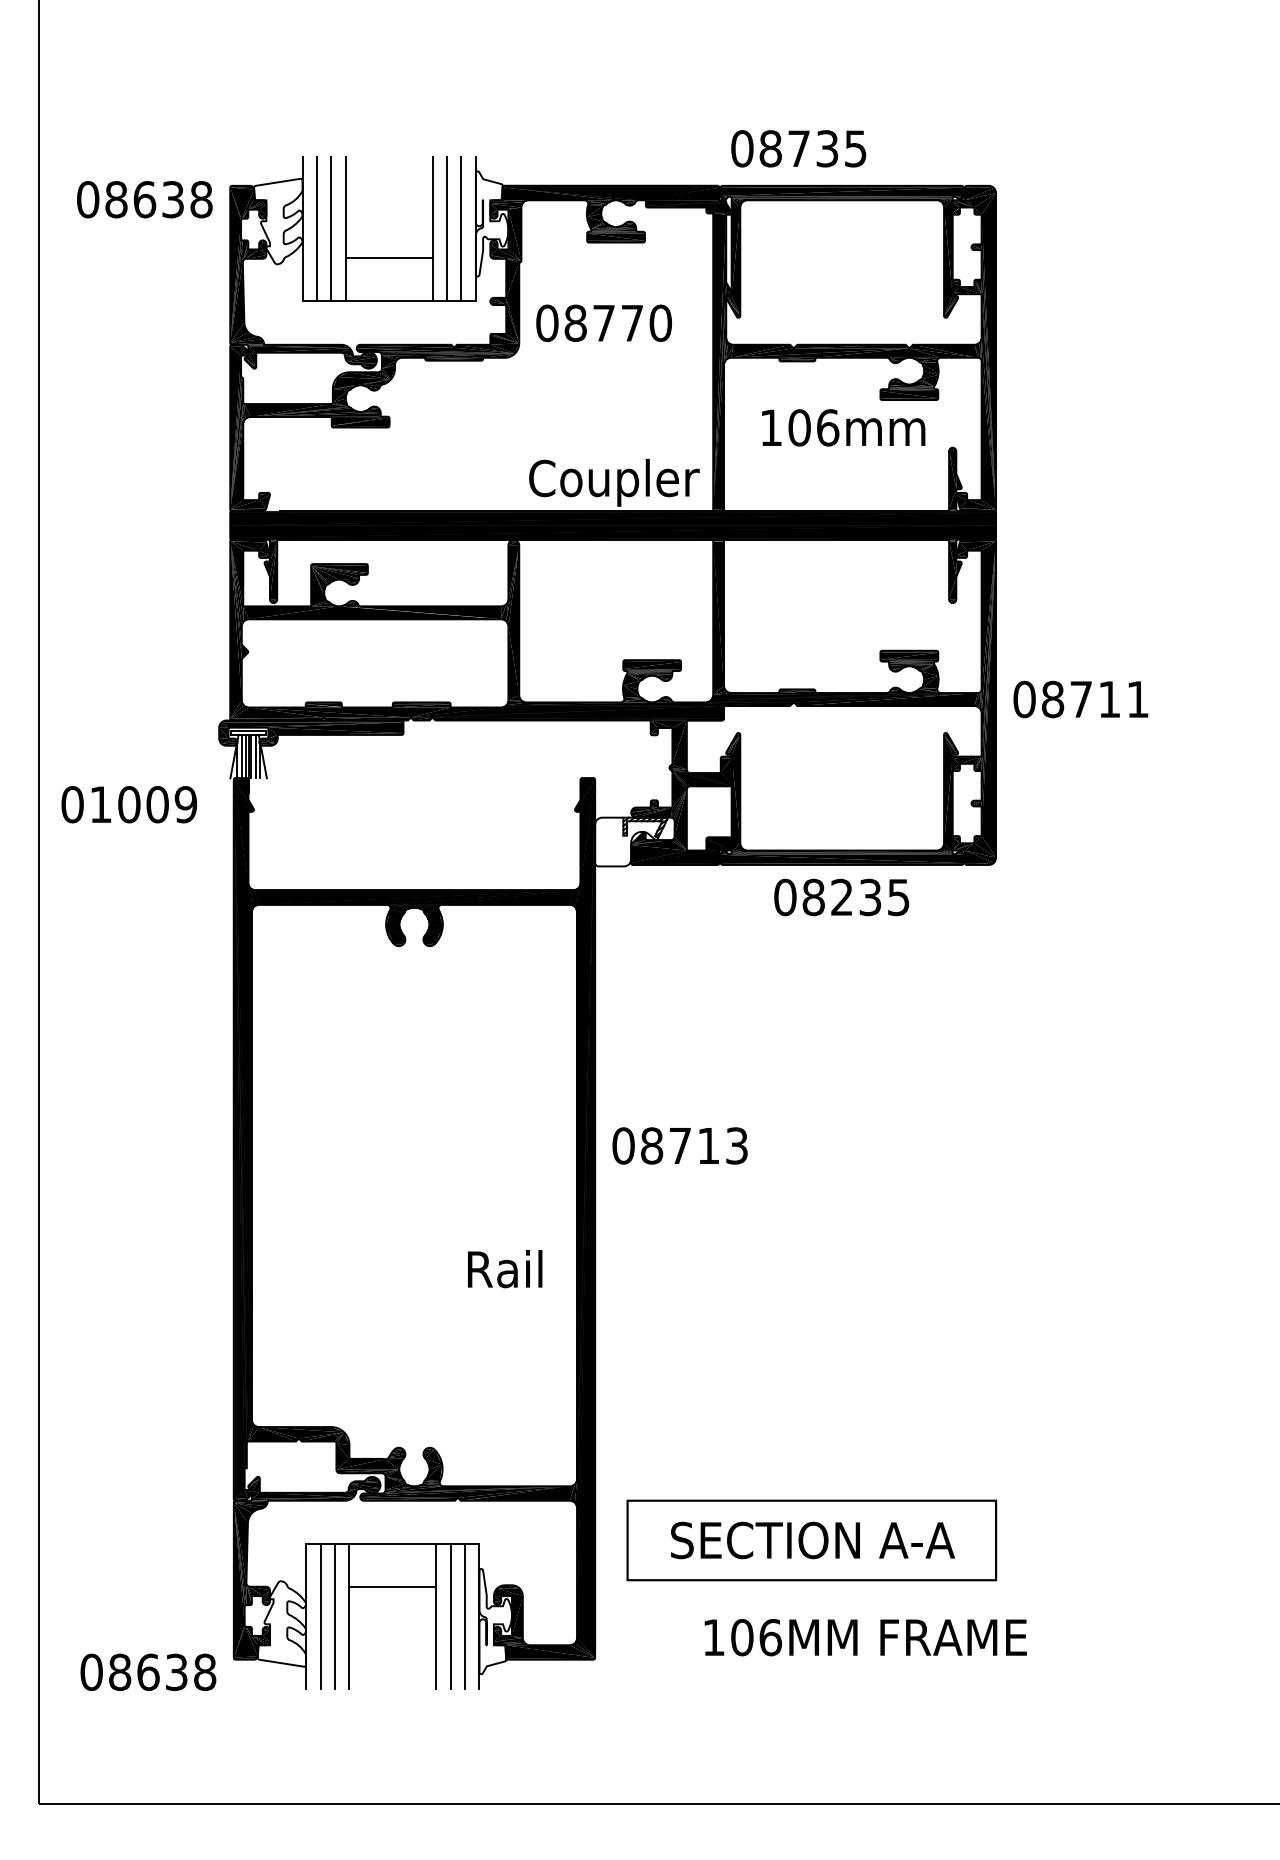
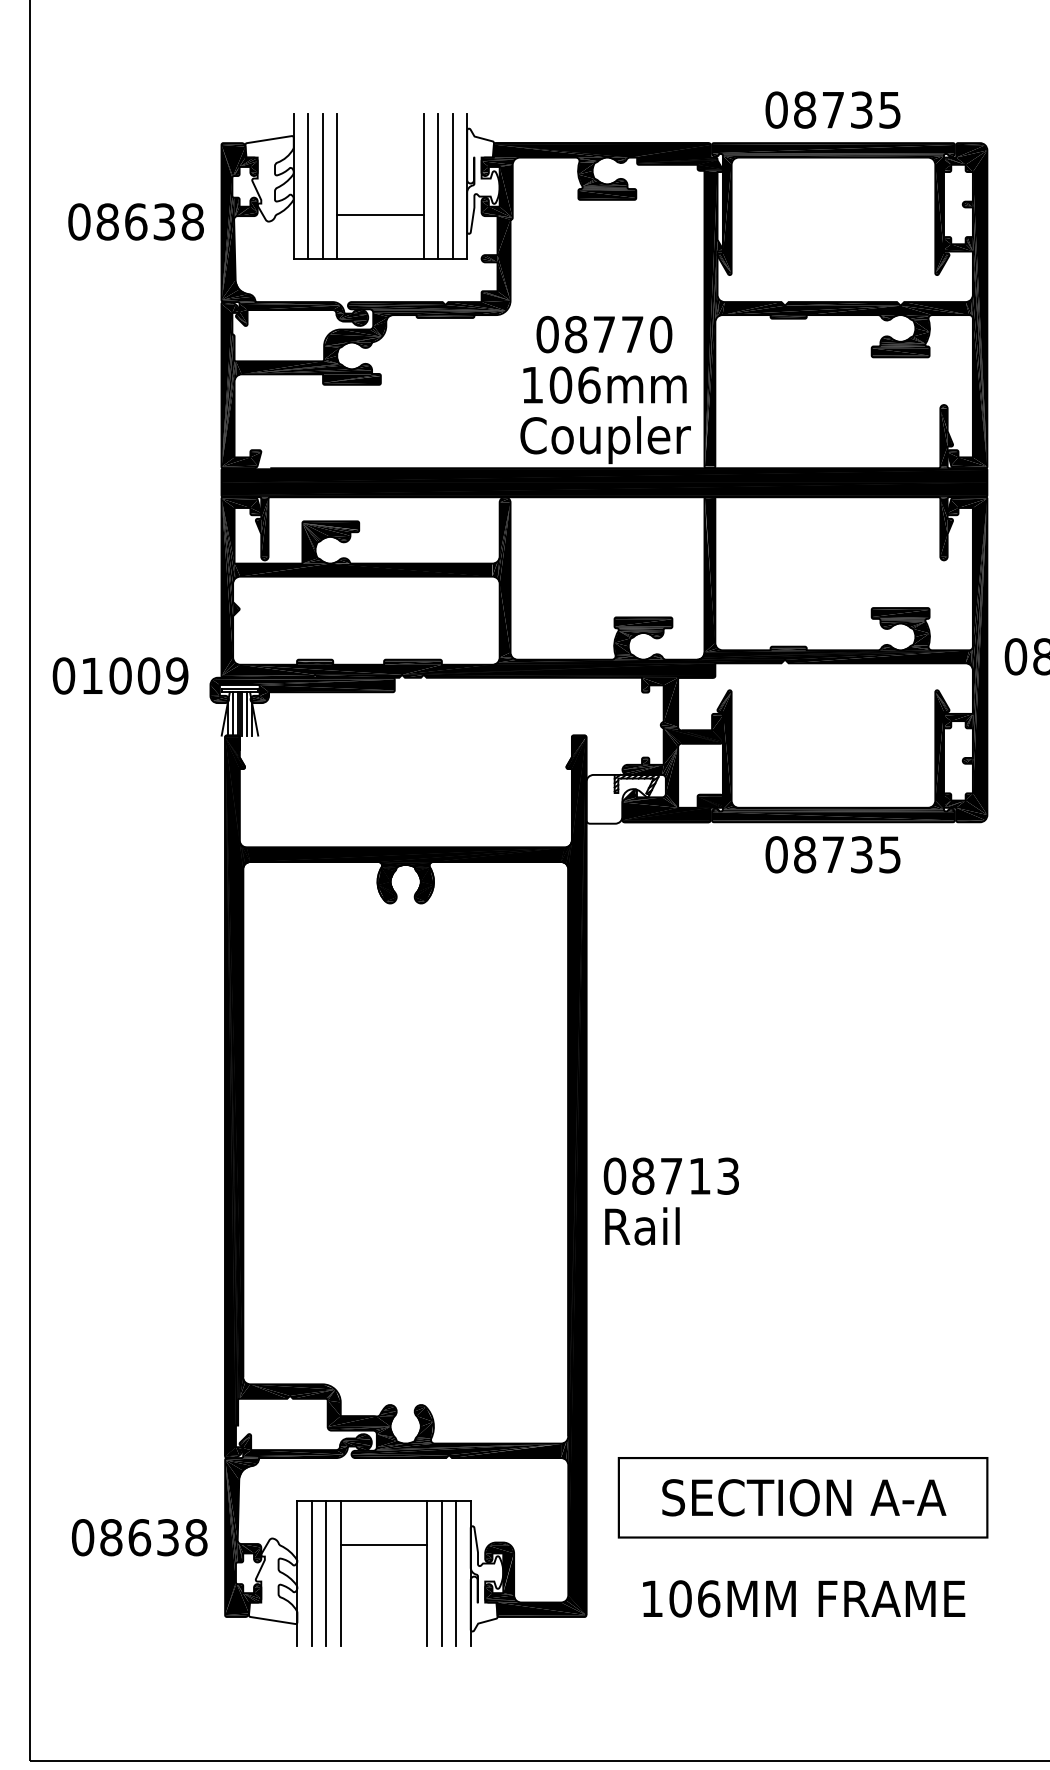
text: (798, 148) -> (832, 109), moved
text: (144, 199) -> (135, 221), moved
text: (603, 322) -> (603, 333), moved
text: (843, 427) -> (604, 384), moved
text: (129, 804) -> (120, 675), moved
text: (841, 896) -> (832, 853), 08235 -> 08735
text: (679, 1145) -> (670, 1175), moved
text: (505, 1269) -> (642, 1226), moved
text: (865, 1637) -> (803, 1598), moved
text: (148, 1671) -> (139, 1536), moved

